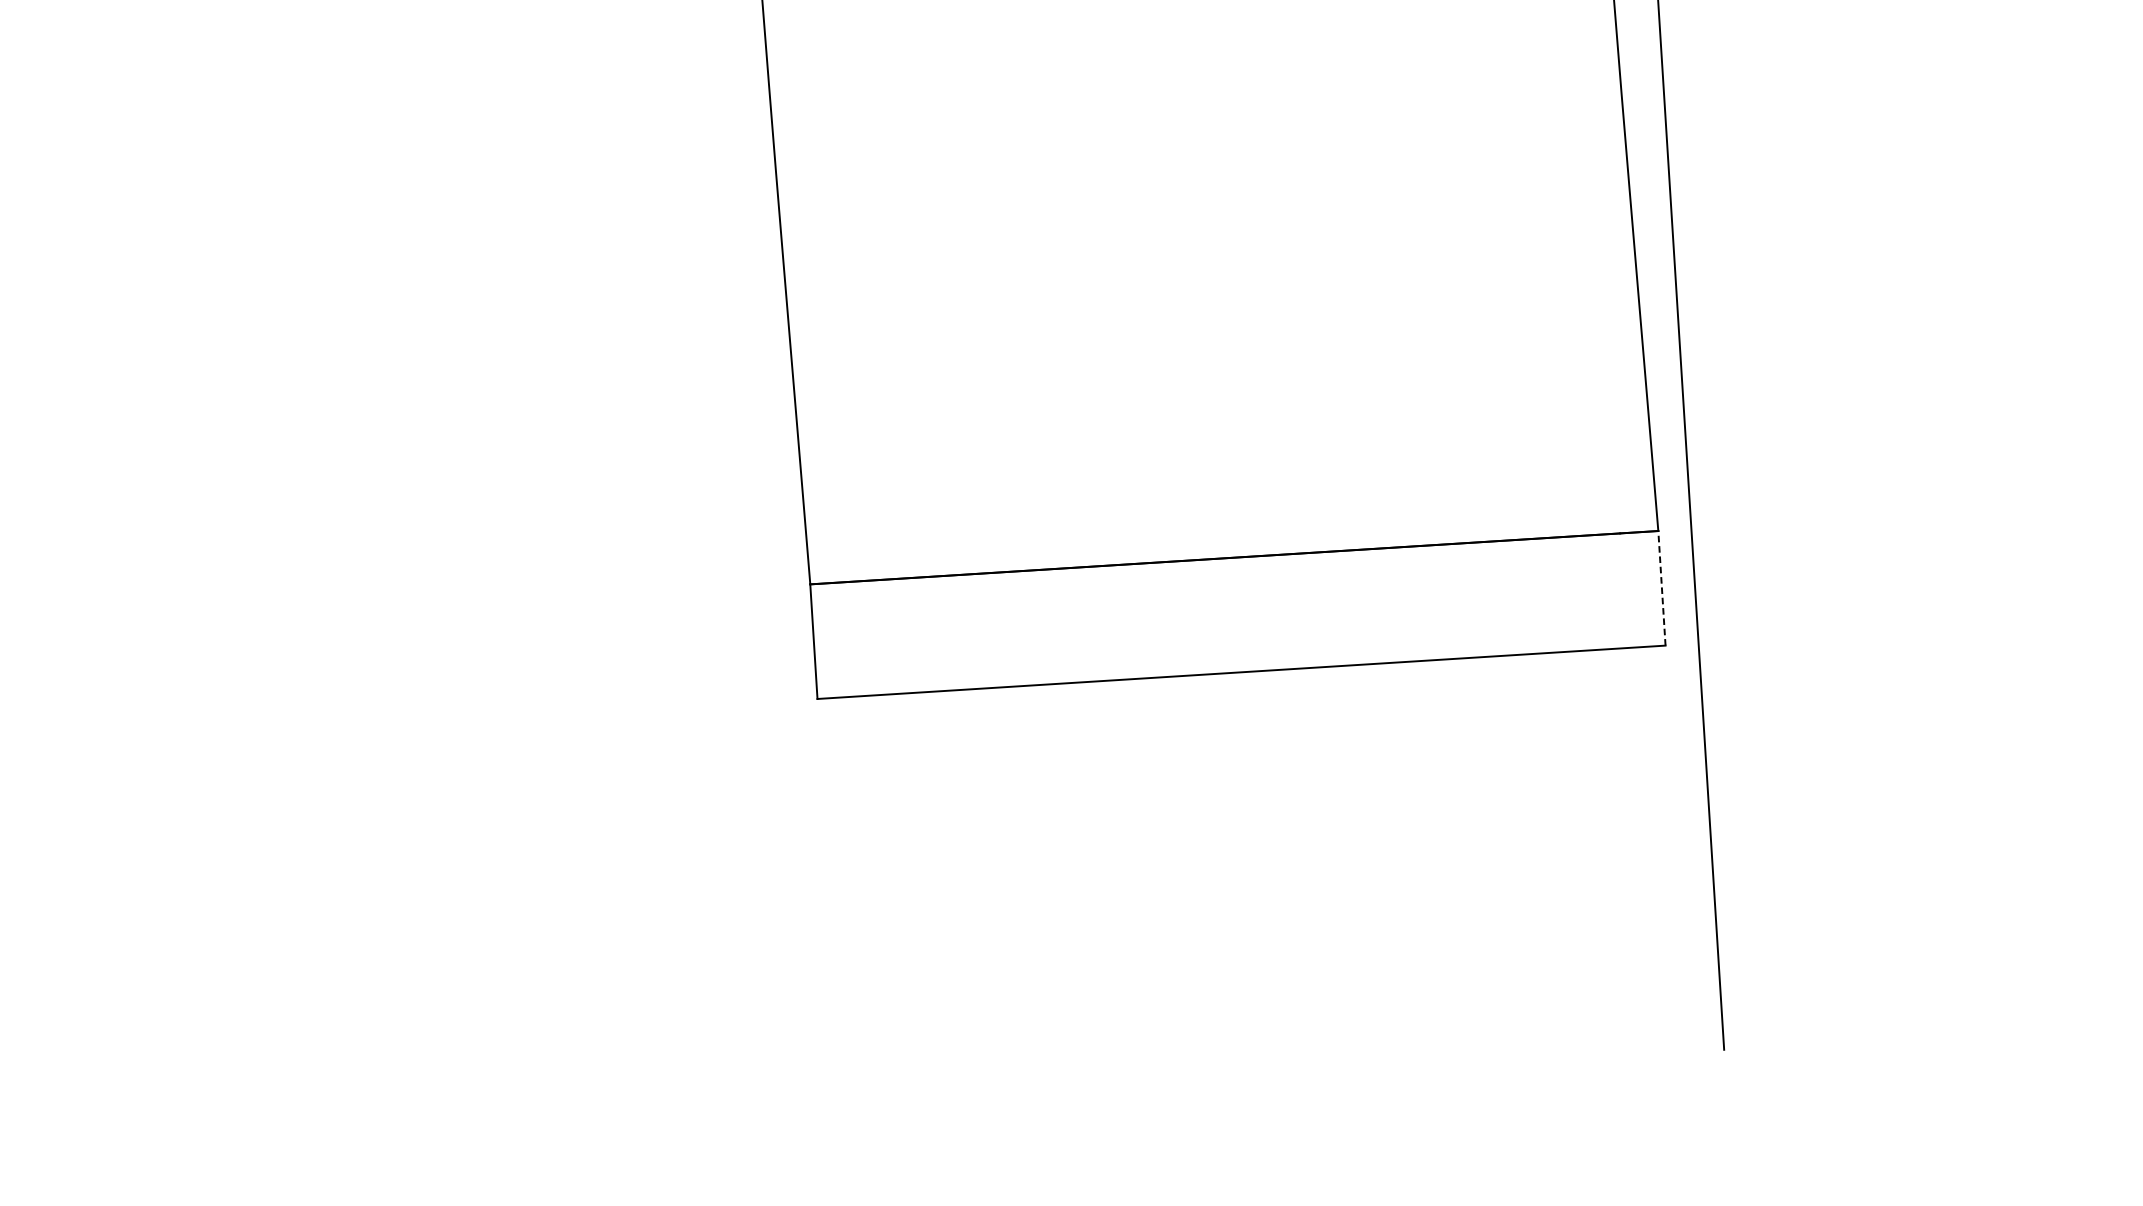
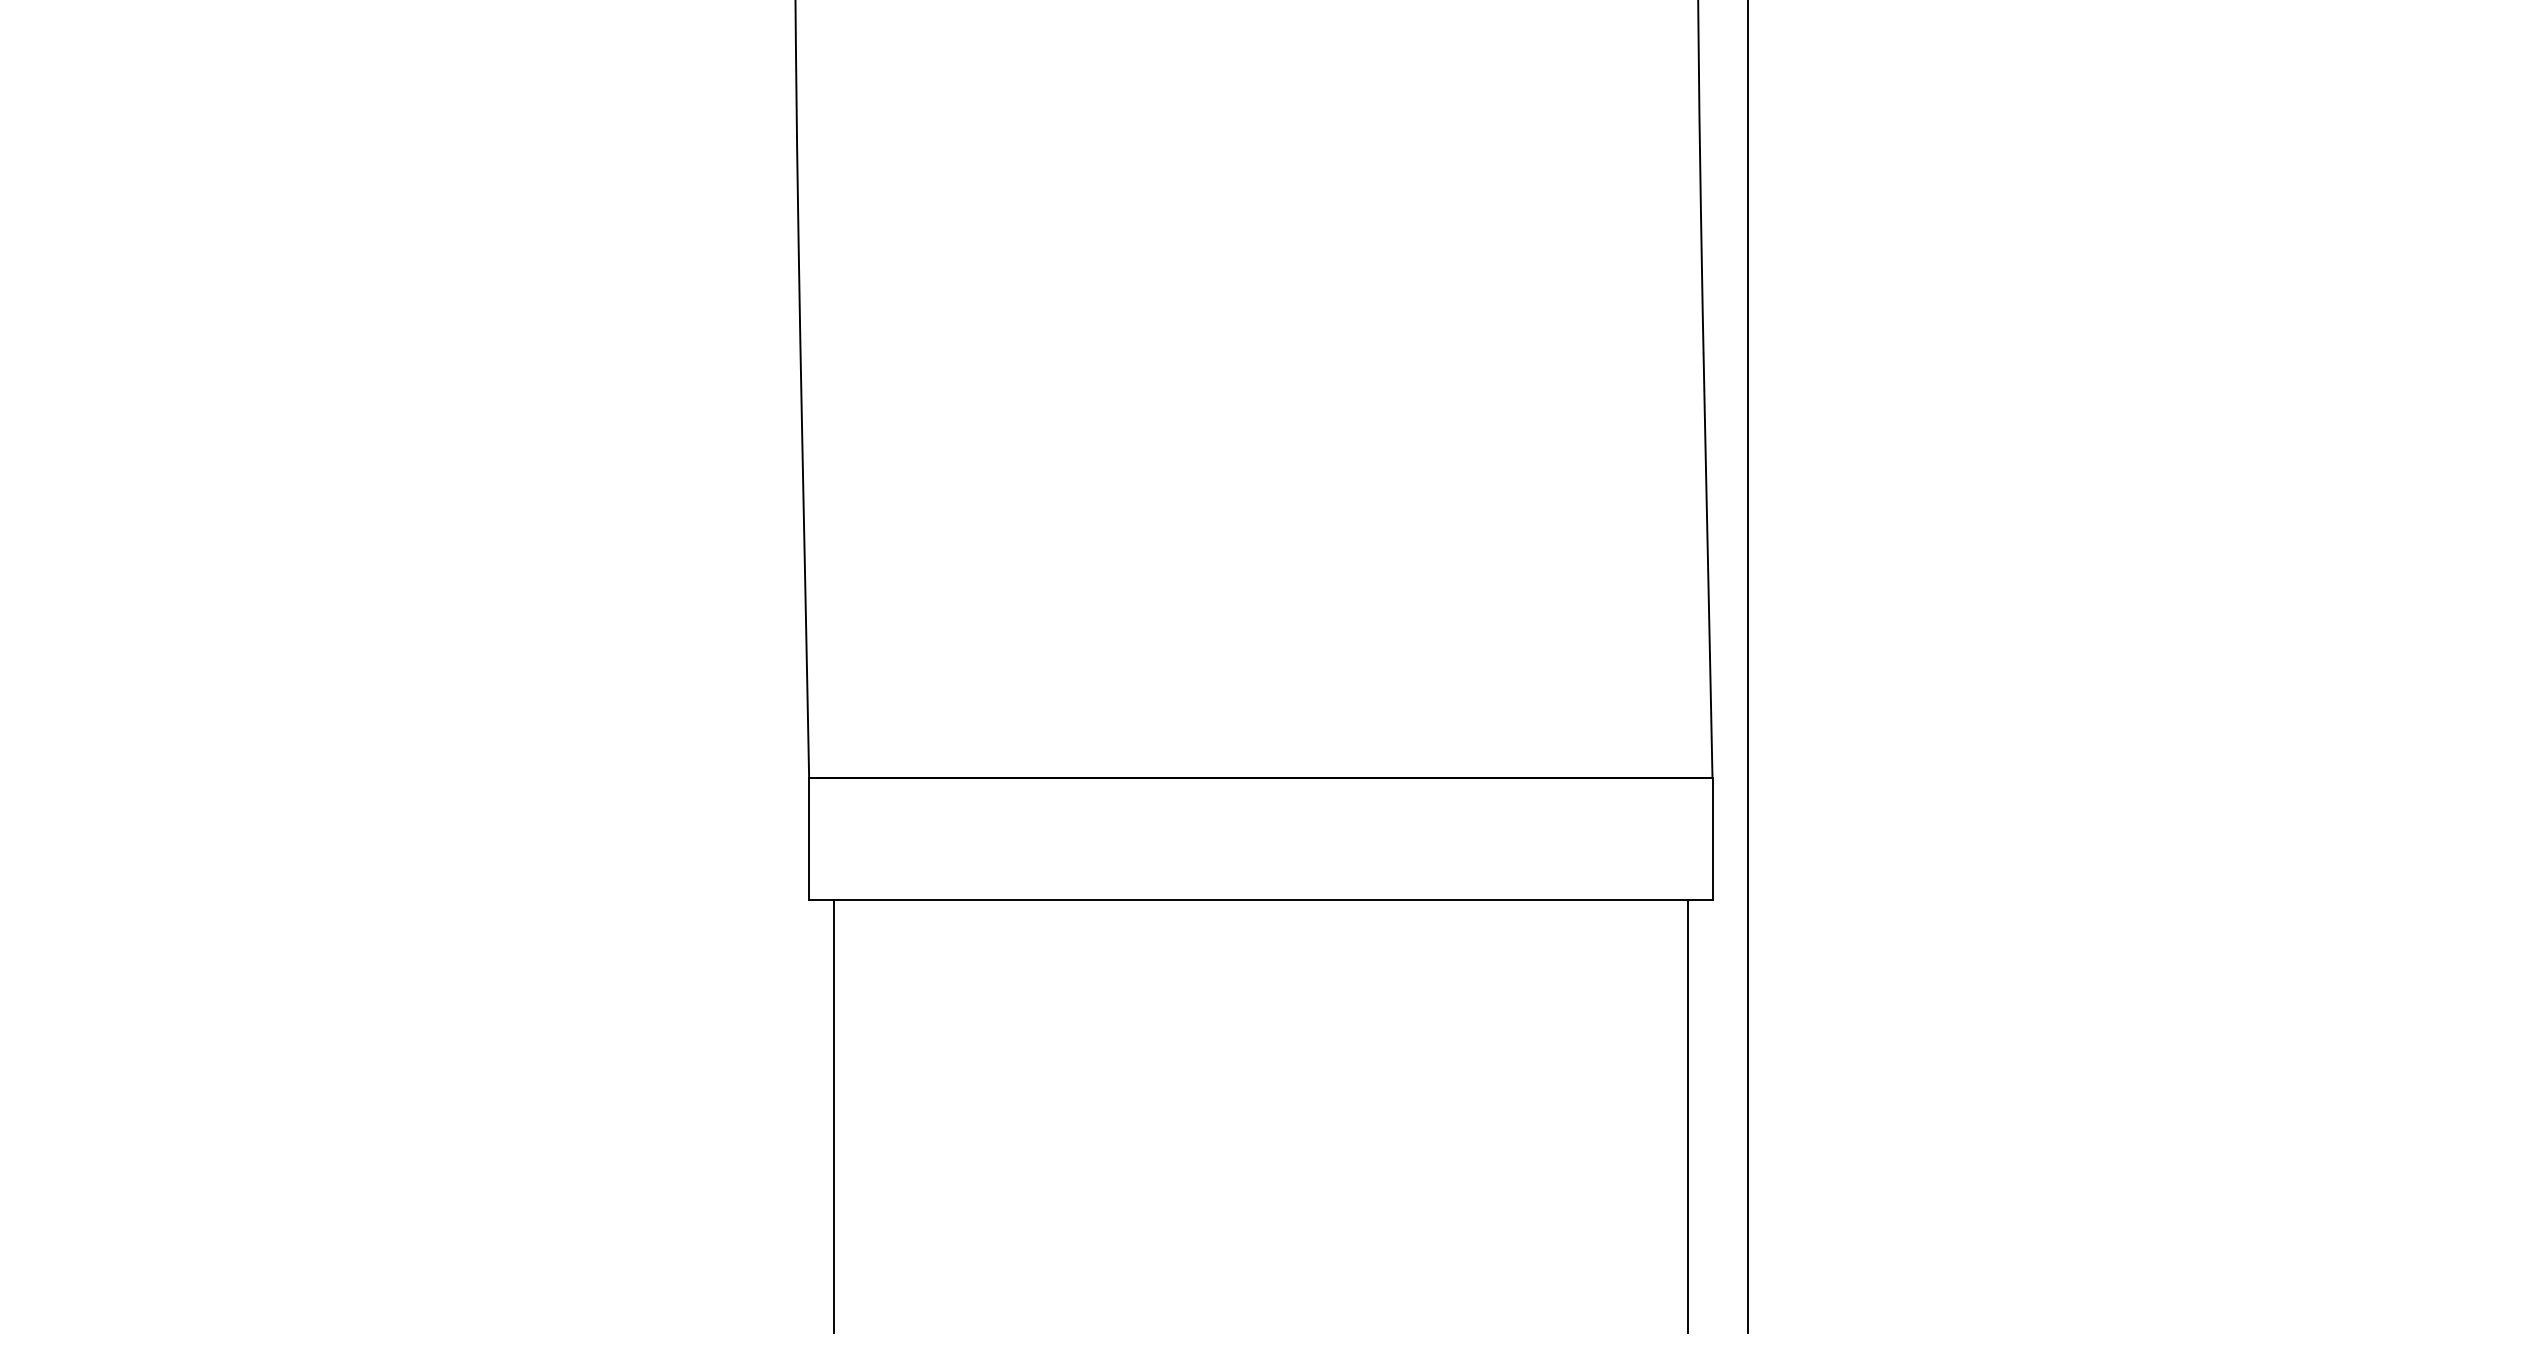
line: (1661, 588) -> (1712, 838), dashed -> solid
line: (1655, 849) -> (1688, 1115), added
line: (853, 900) -> (833, 1115), added

